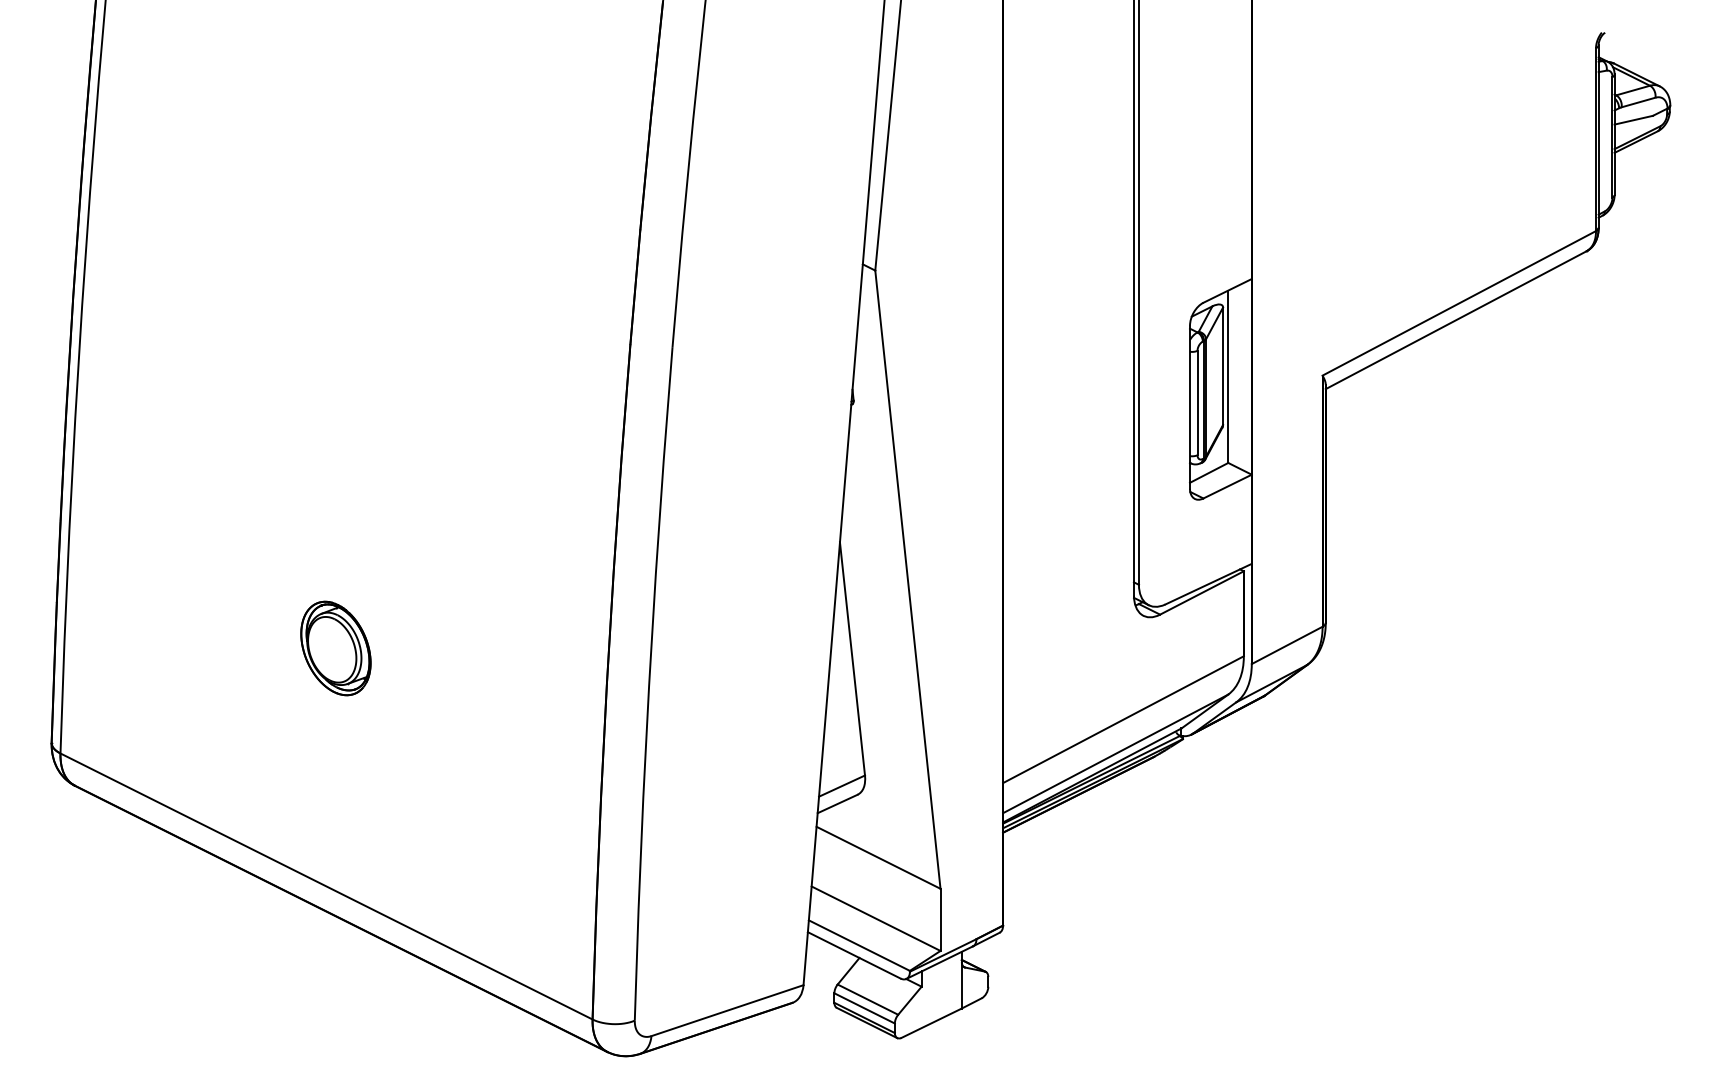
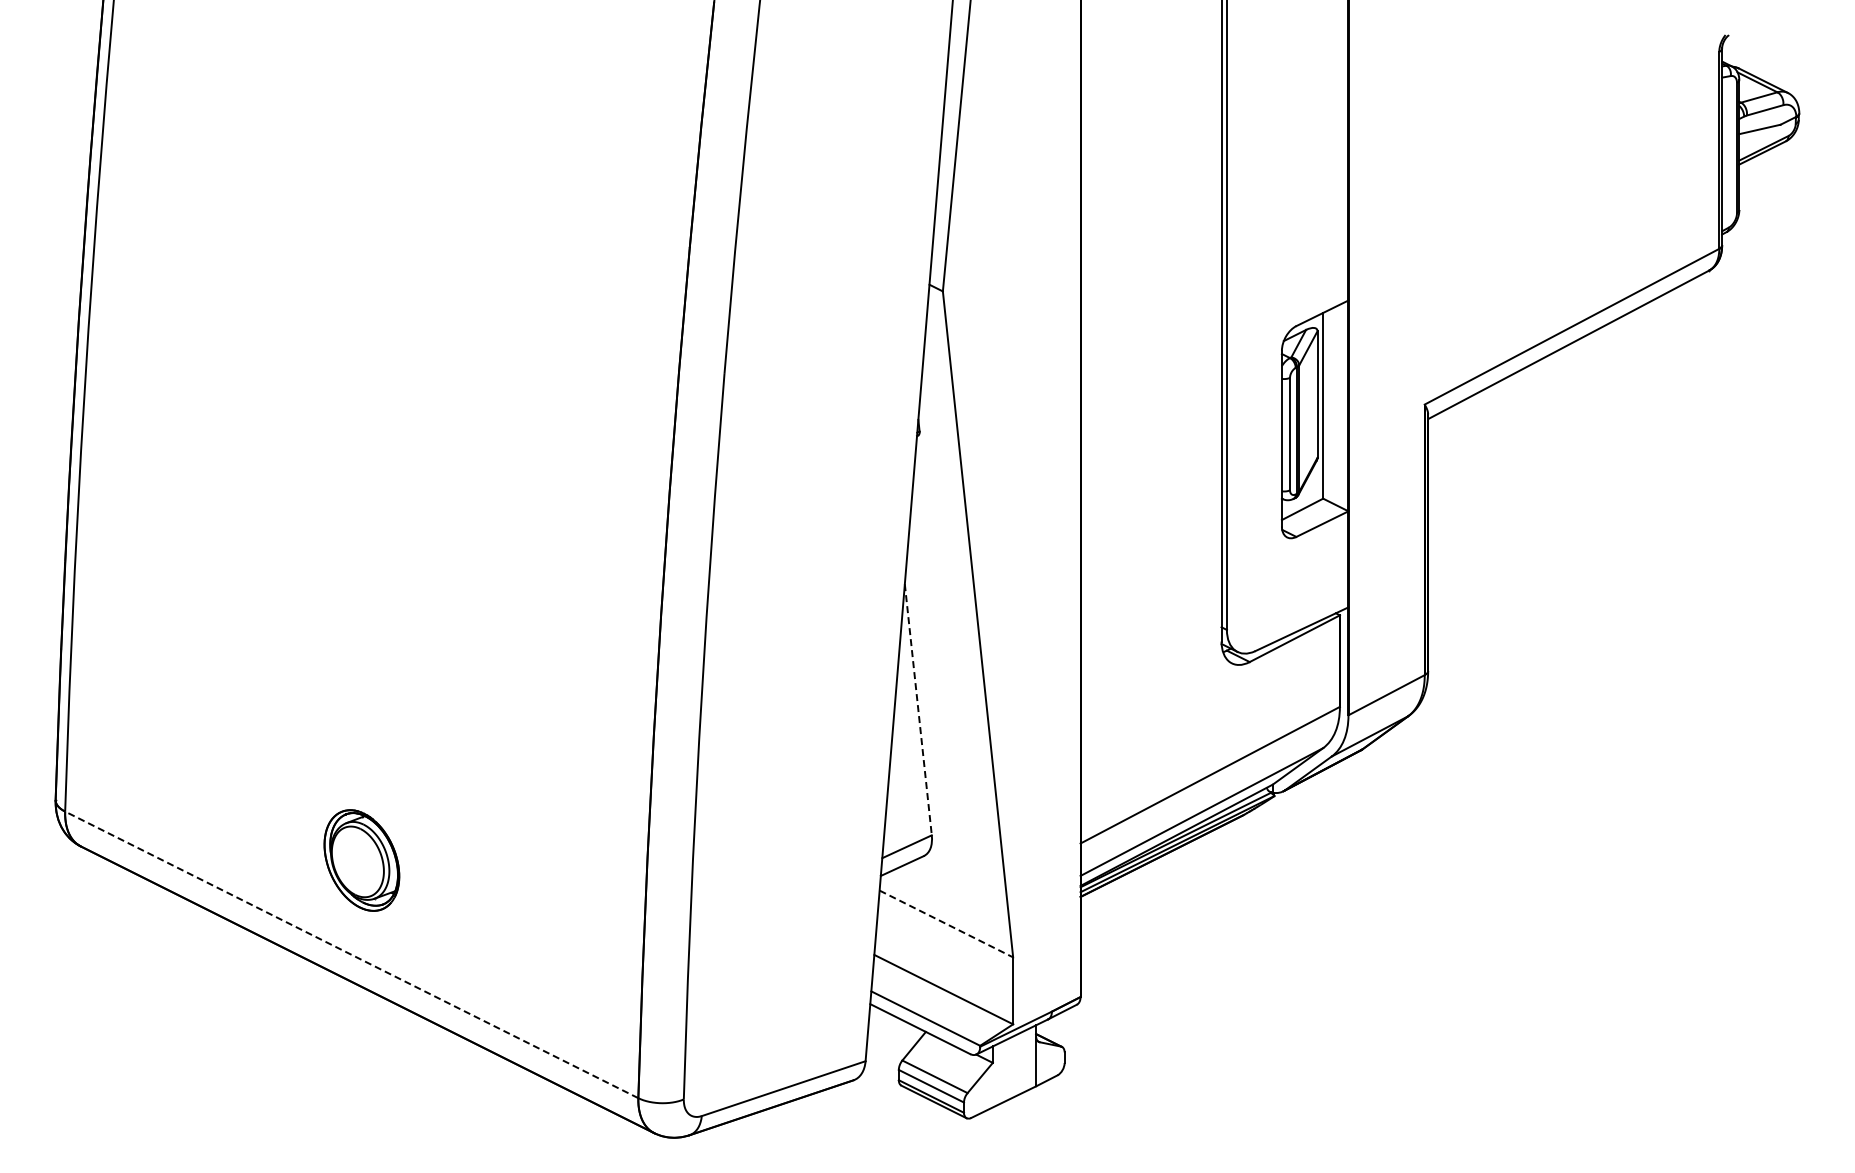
part: (335, 648) -> (361, 860), moved
line: (852, 659) -> (918, 710), solid -> dashed
line: (878, 858) -> (946, 924), solid -> dashed
line: (326, 886) -> (351, 954), solid -> dashed

